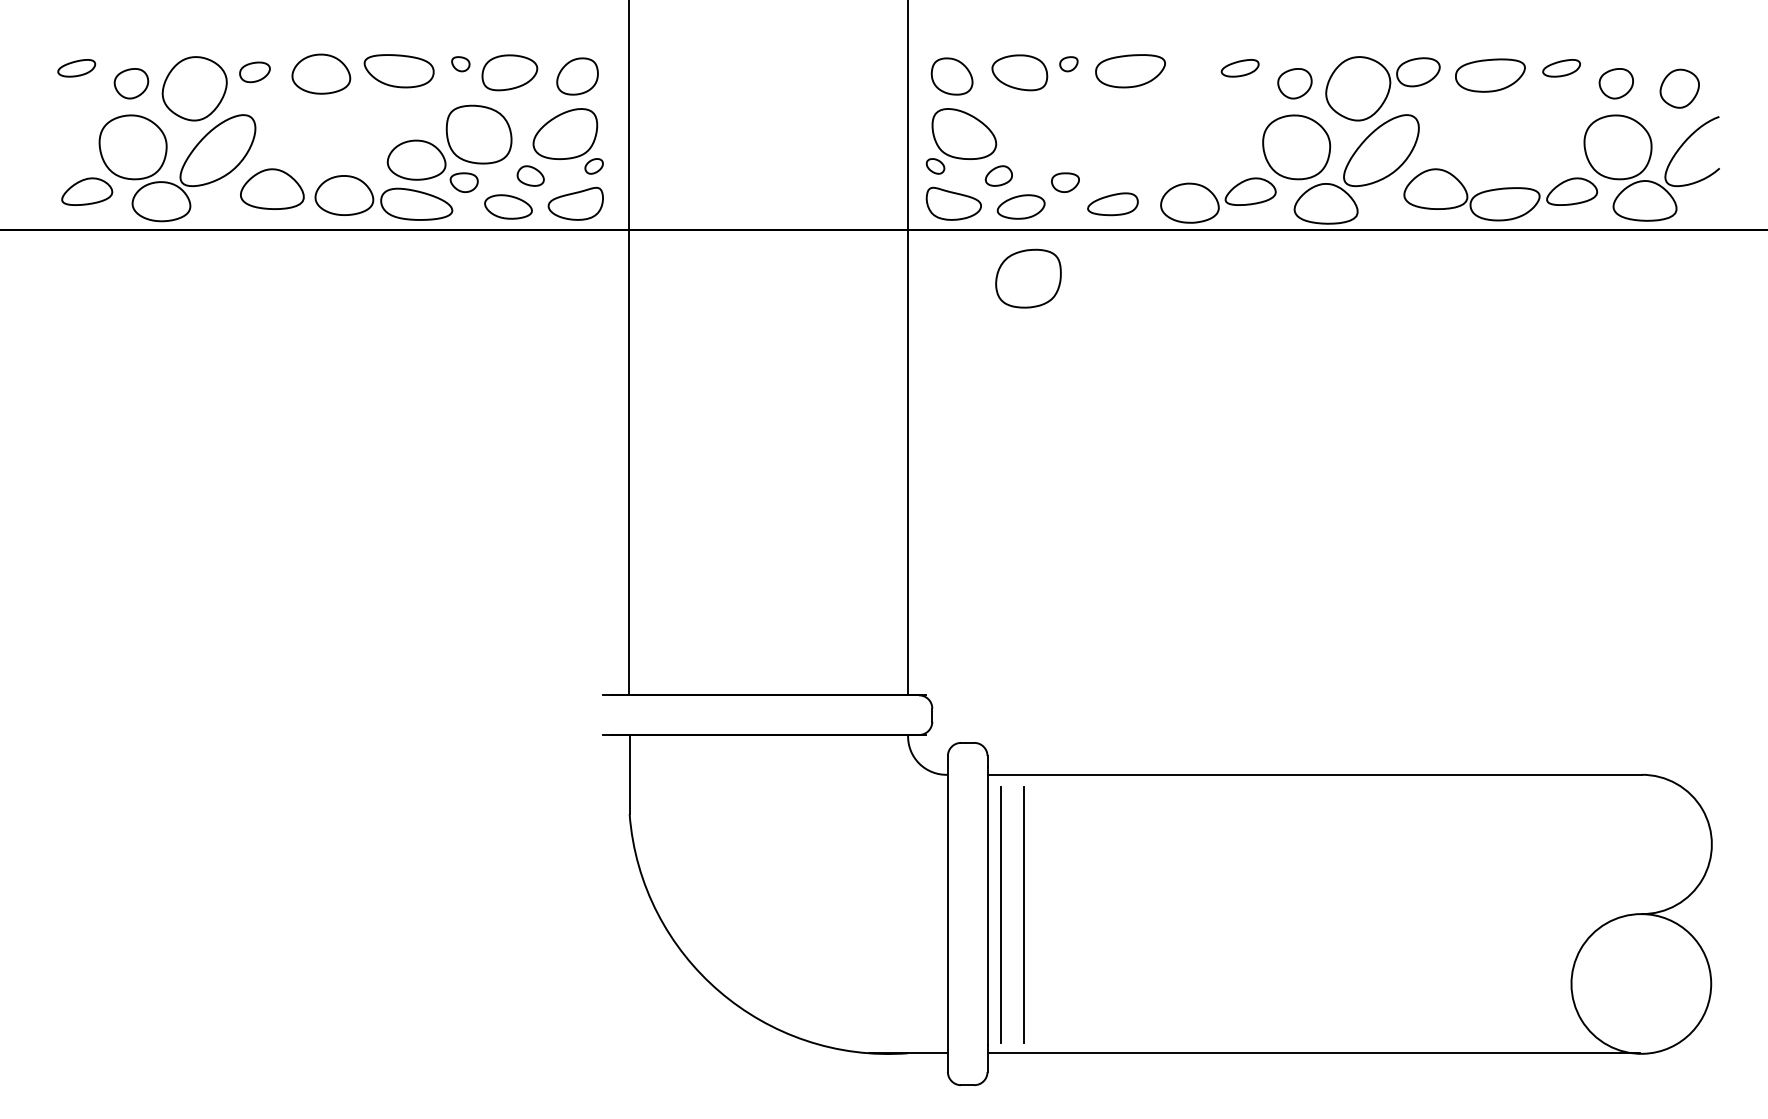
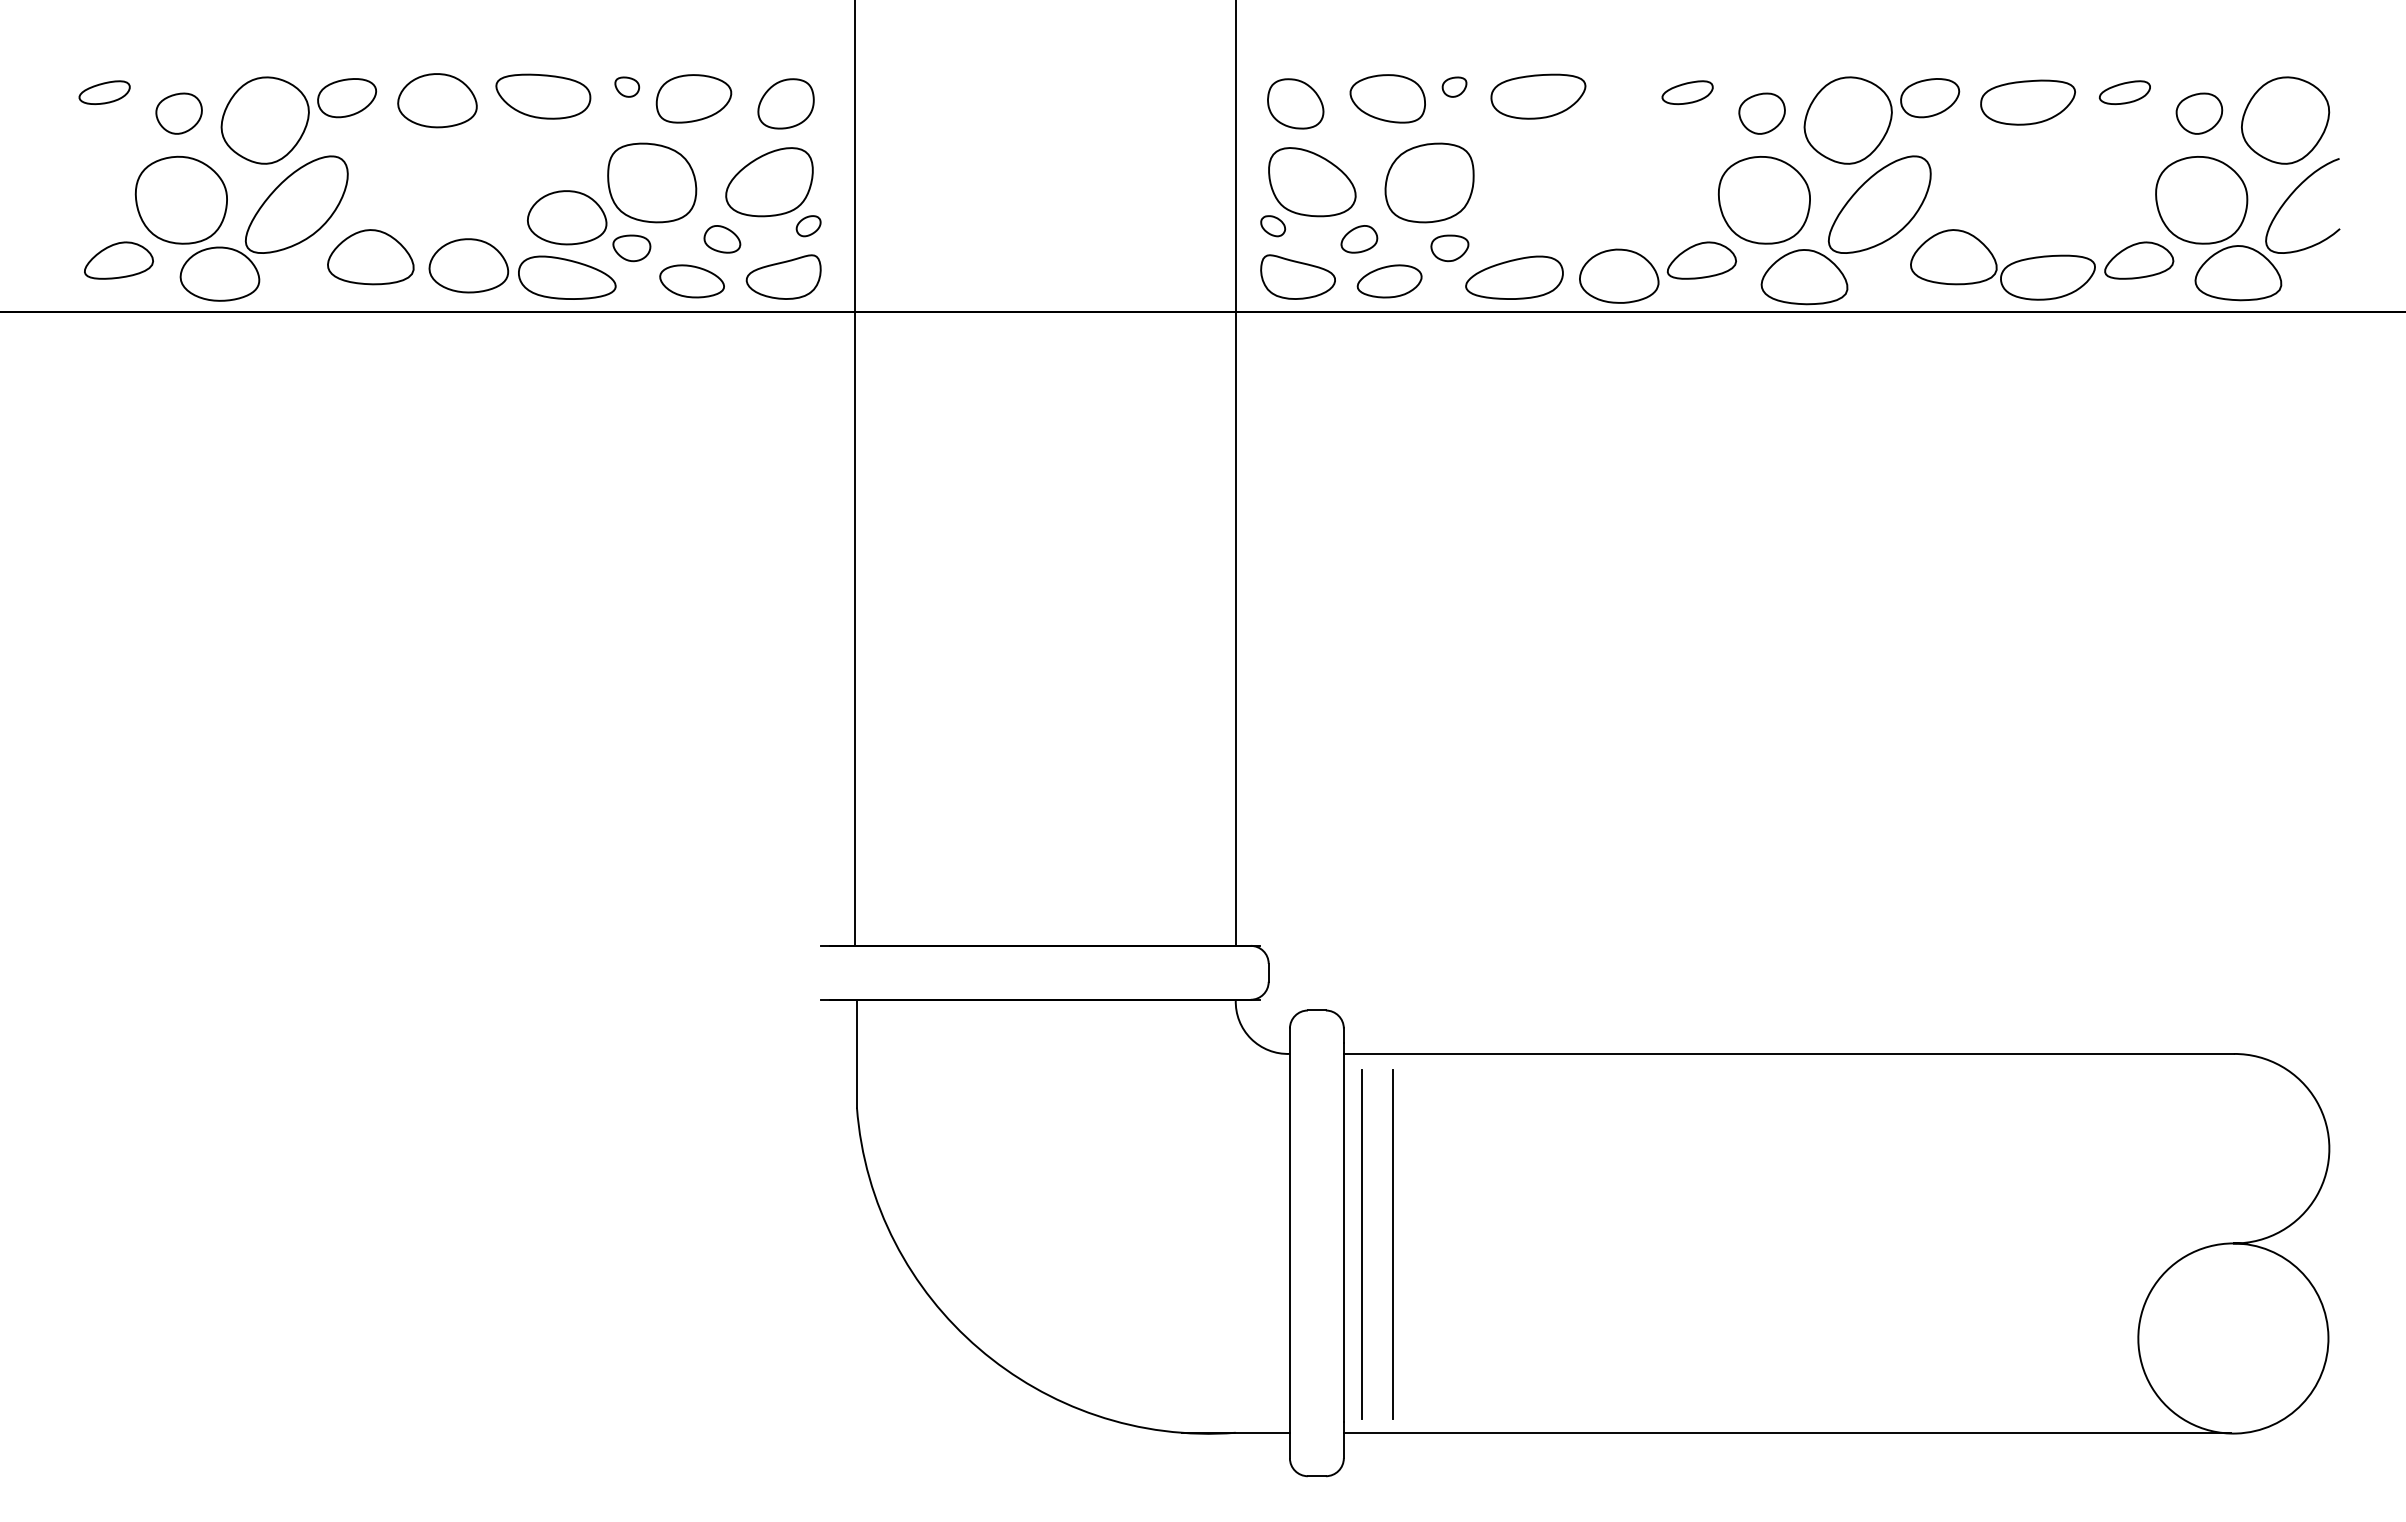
part: (255, 72) -> (347, 98), size x1.43
part: (1679, 88) -> (2285, 120), size x1.67
part: (1112, 204) -> (1514, 277), size x1.43
part: (1028, 278) -> (1429, 182), moved

